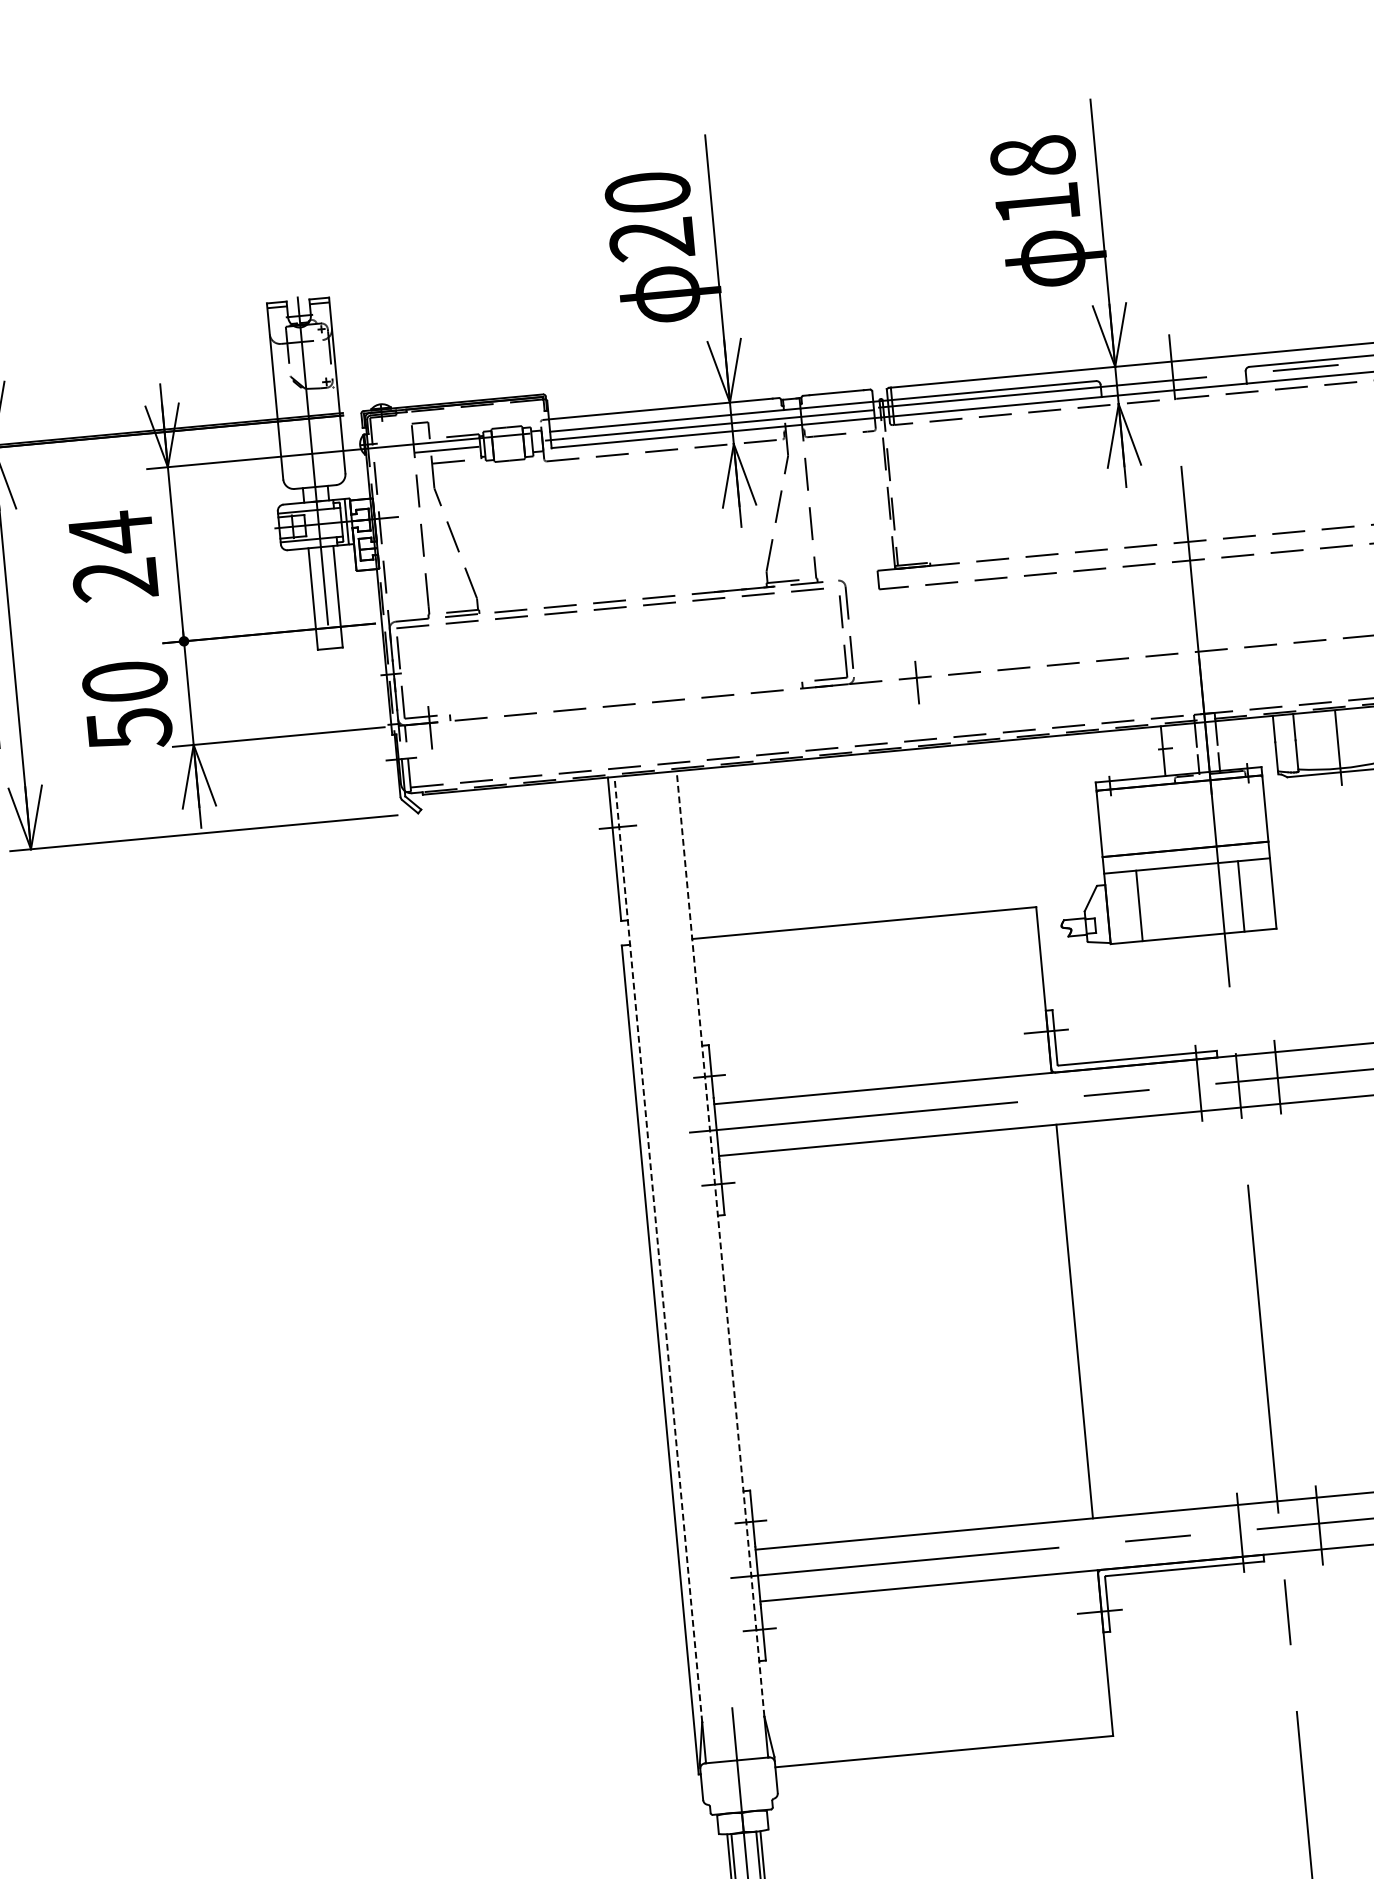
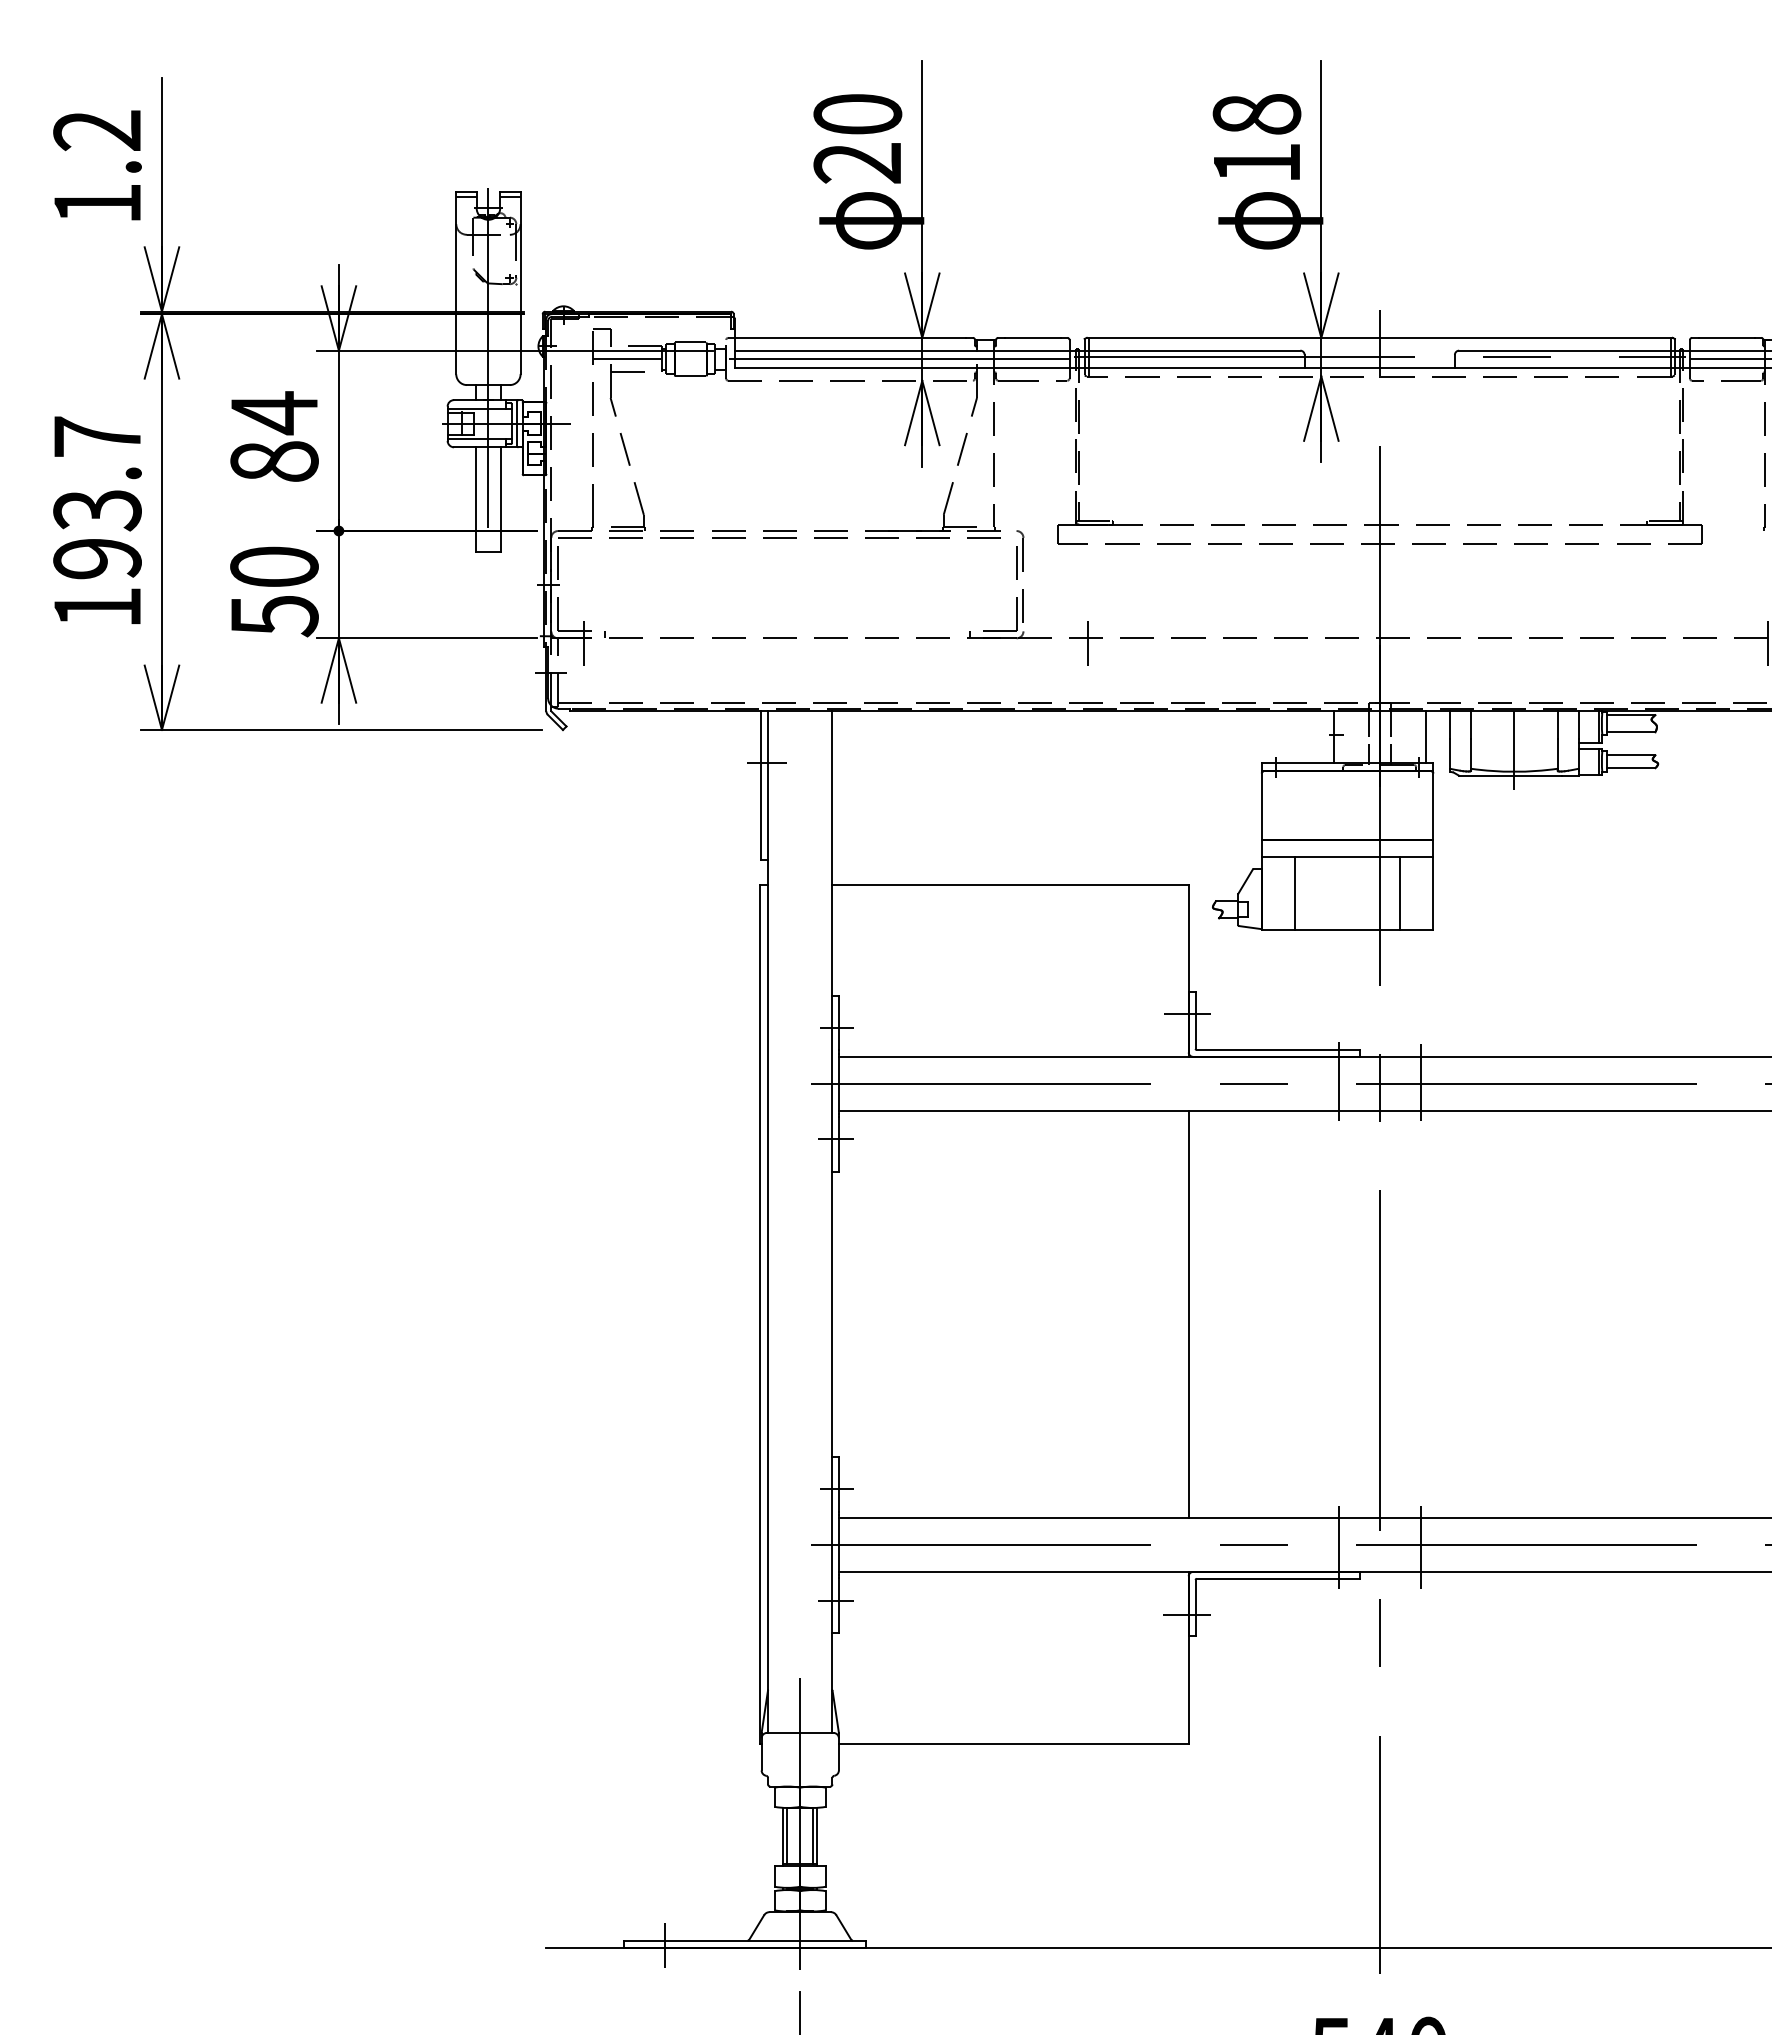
text: (115, 579) -> (274, 461), 24 -> 84
line: (1251, 742) -> (1425, 736), added
line: (720, 1243) -> (832, 1200), dashed -> solid
line: (658, 1249) -> (768, 1200), dashed -> solid

